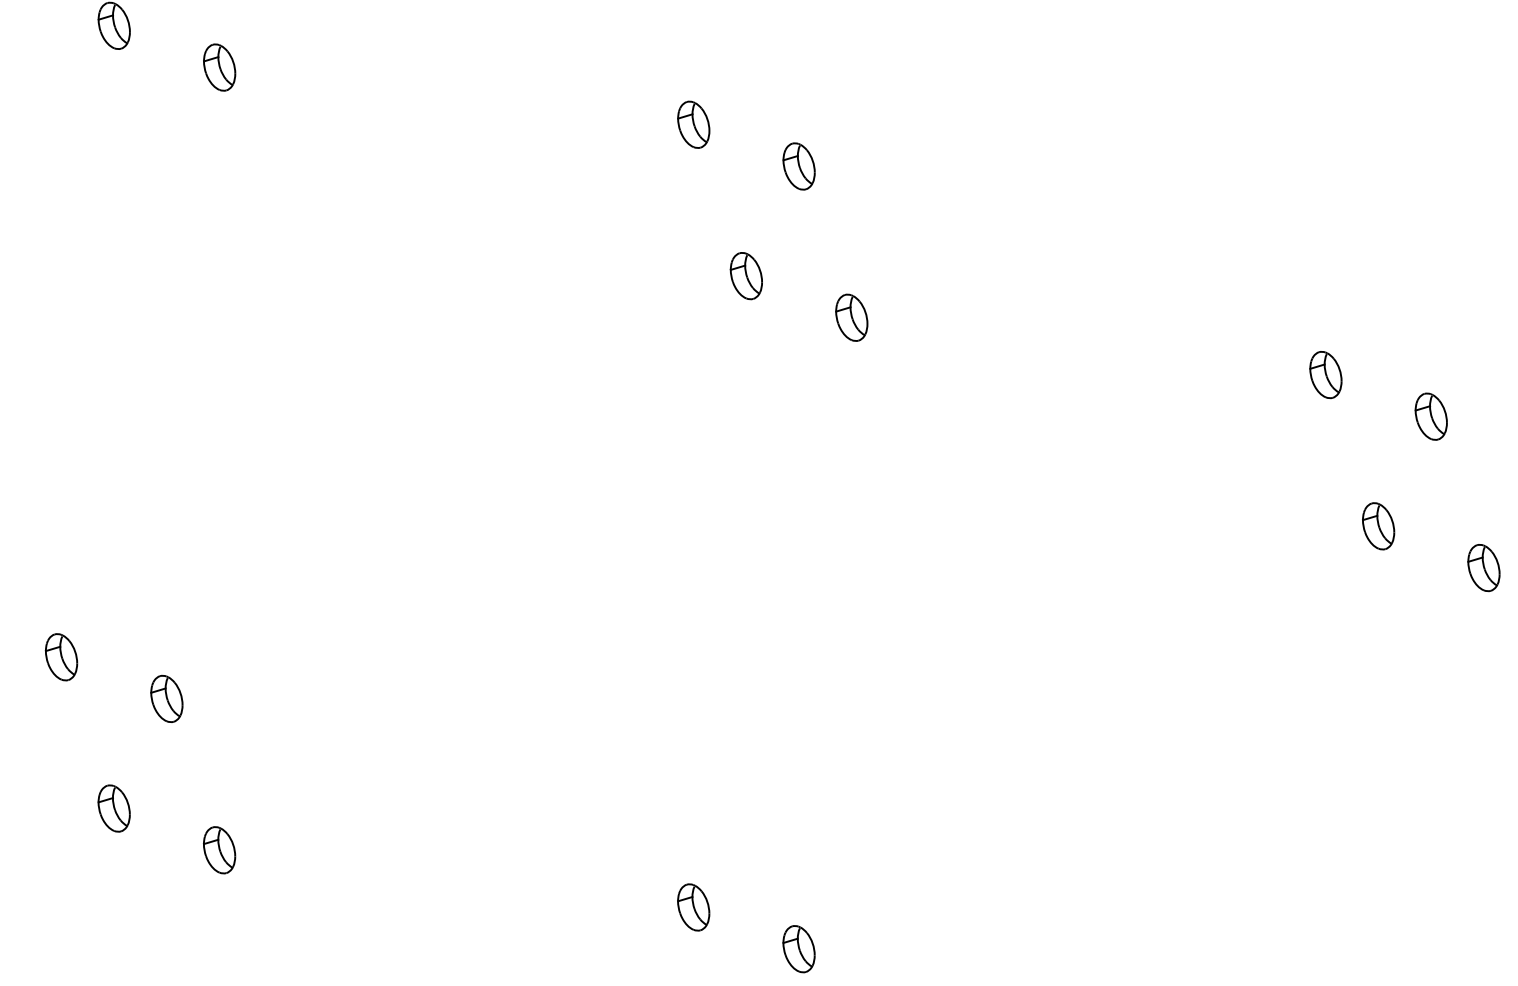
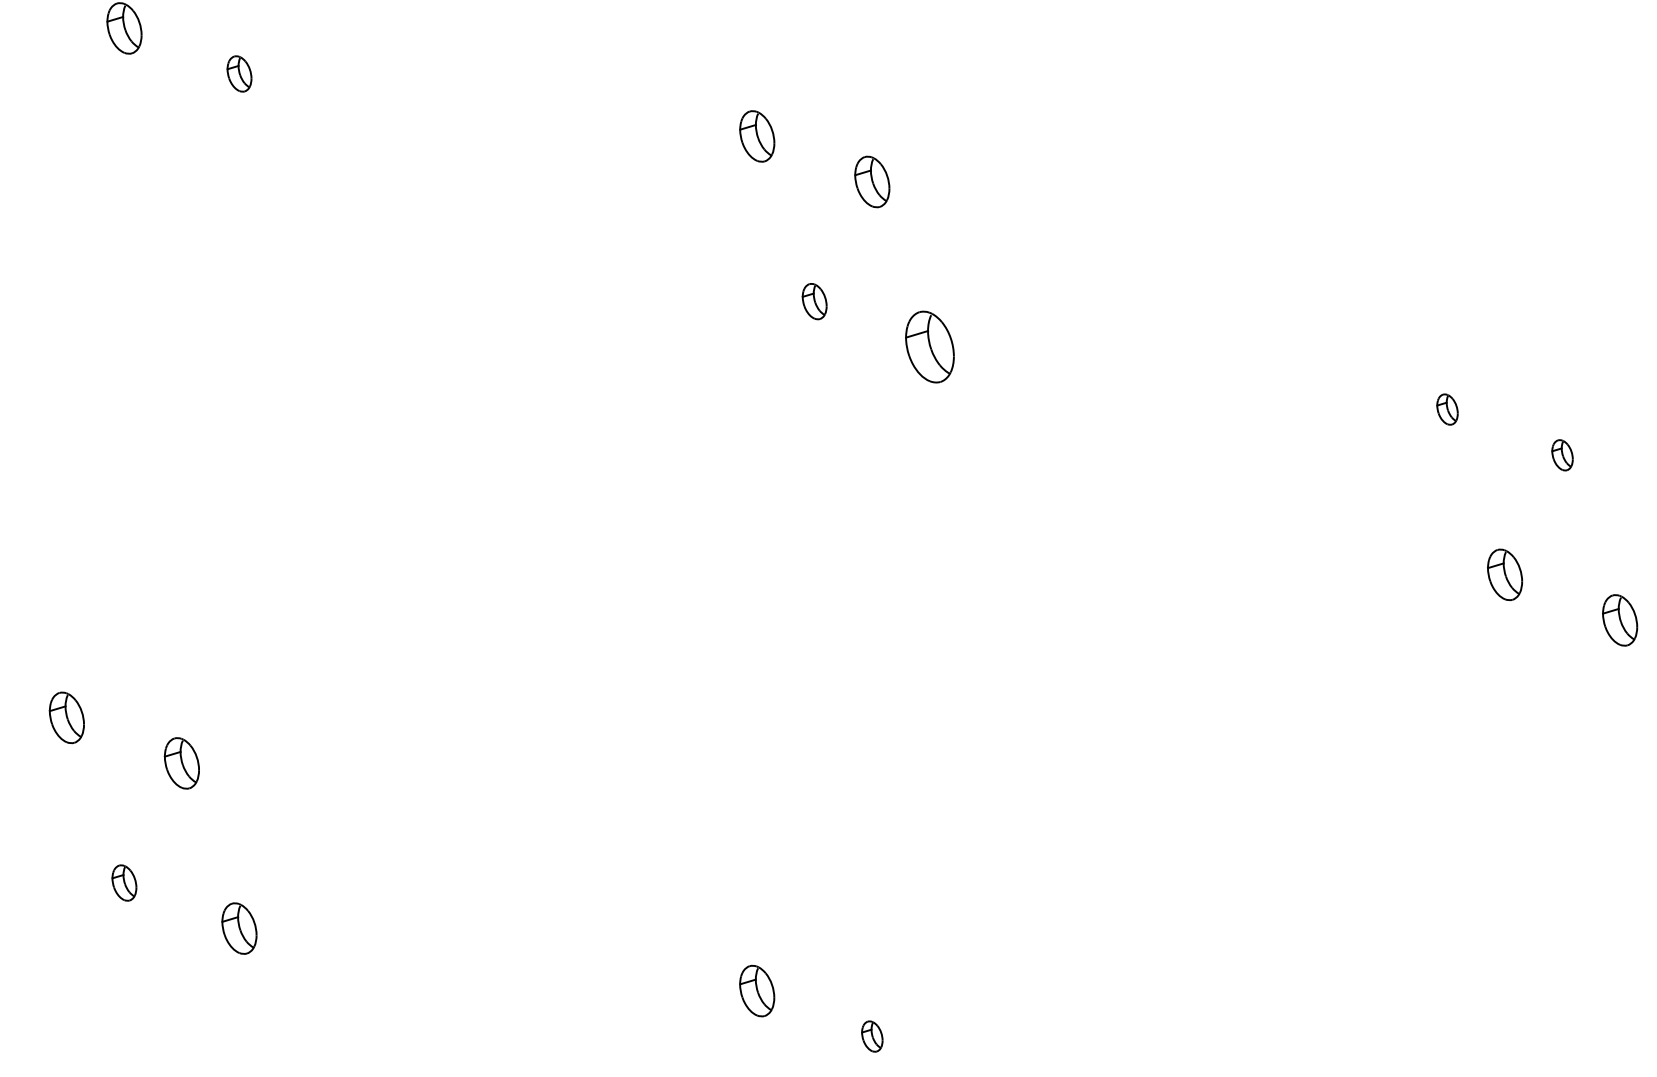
part: (219, 67) -> (239, 73), size x0.7
part: (746, 275) -> (814, 301), size x0.7
part: (851, 318) -> (929, 347), size x1.4
part: (1325, 374) -> (1447, 409), size x0.6
part: (1431, 416) -> (1562, 455), size x0.6
part: (114, 808) -> (124, 882), size x0.7
part: (799, 949) -> (872, 1036), size x0.6

